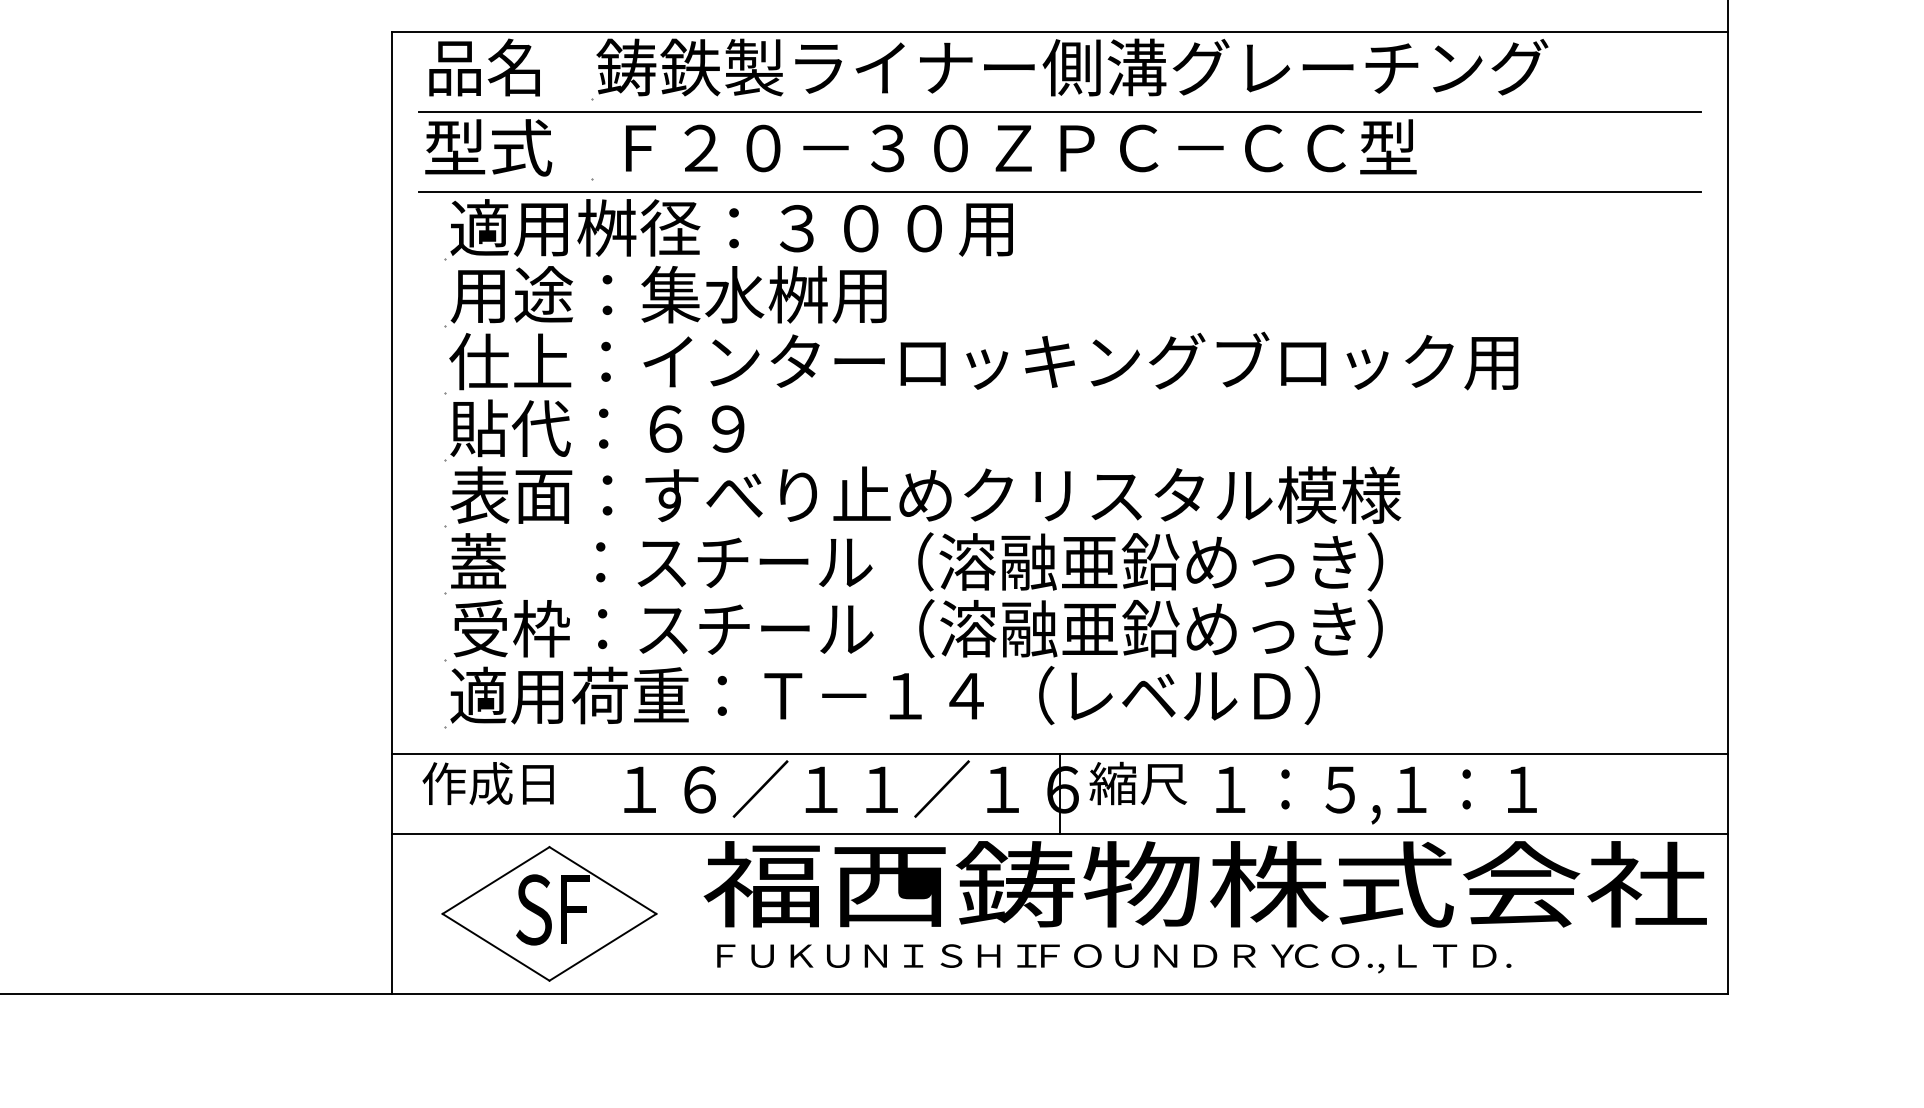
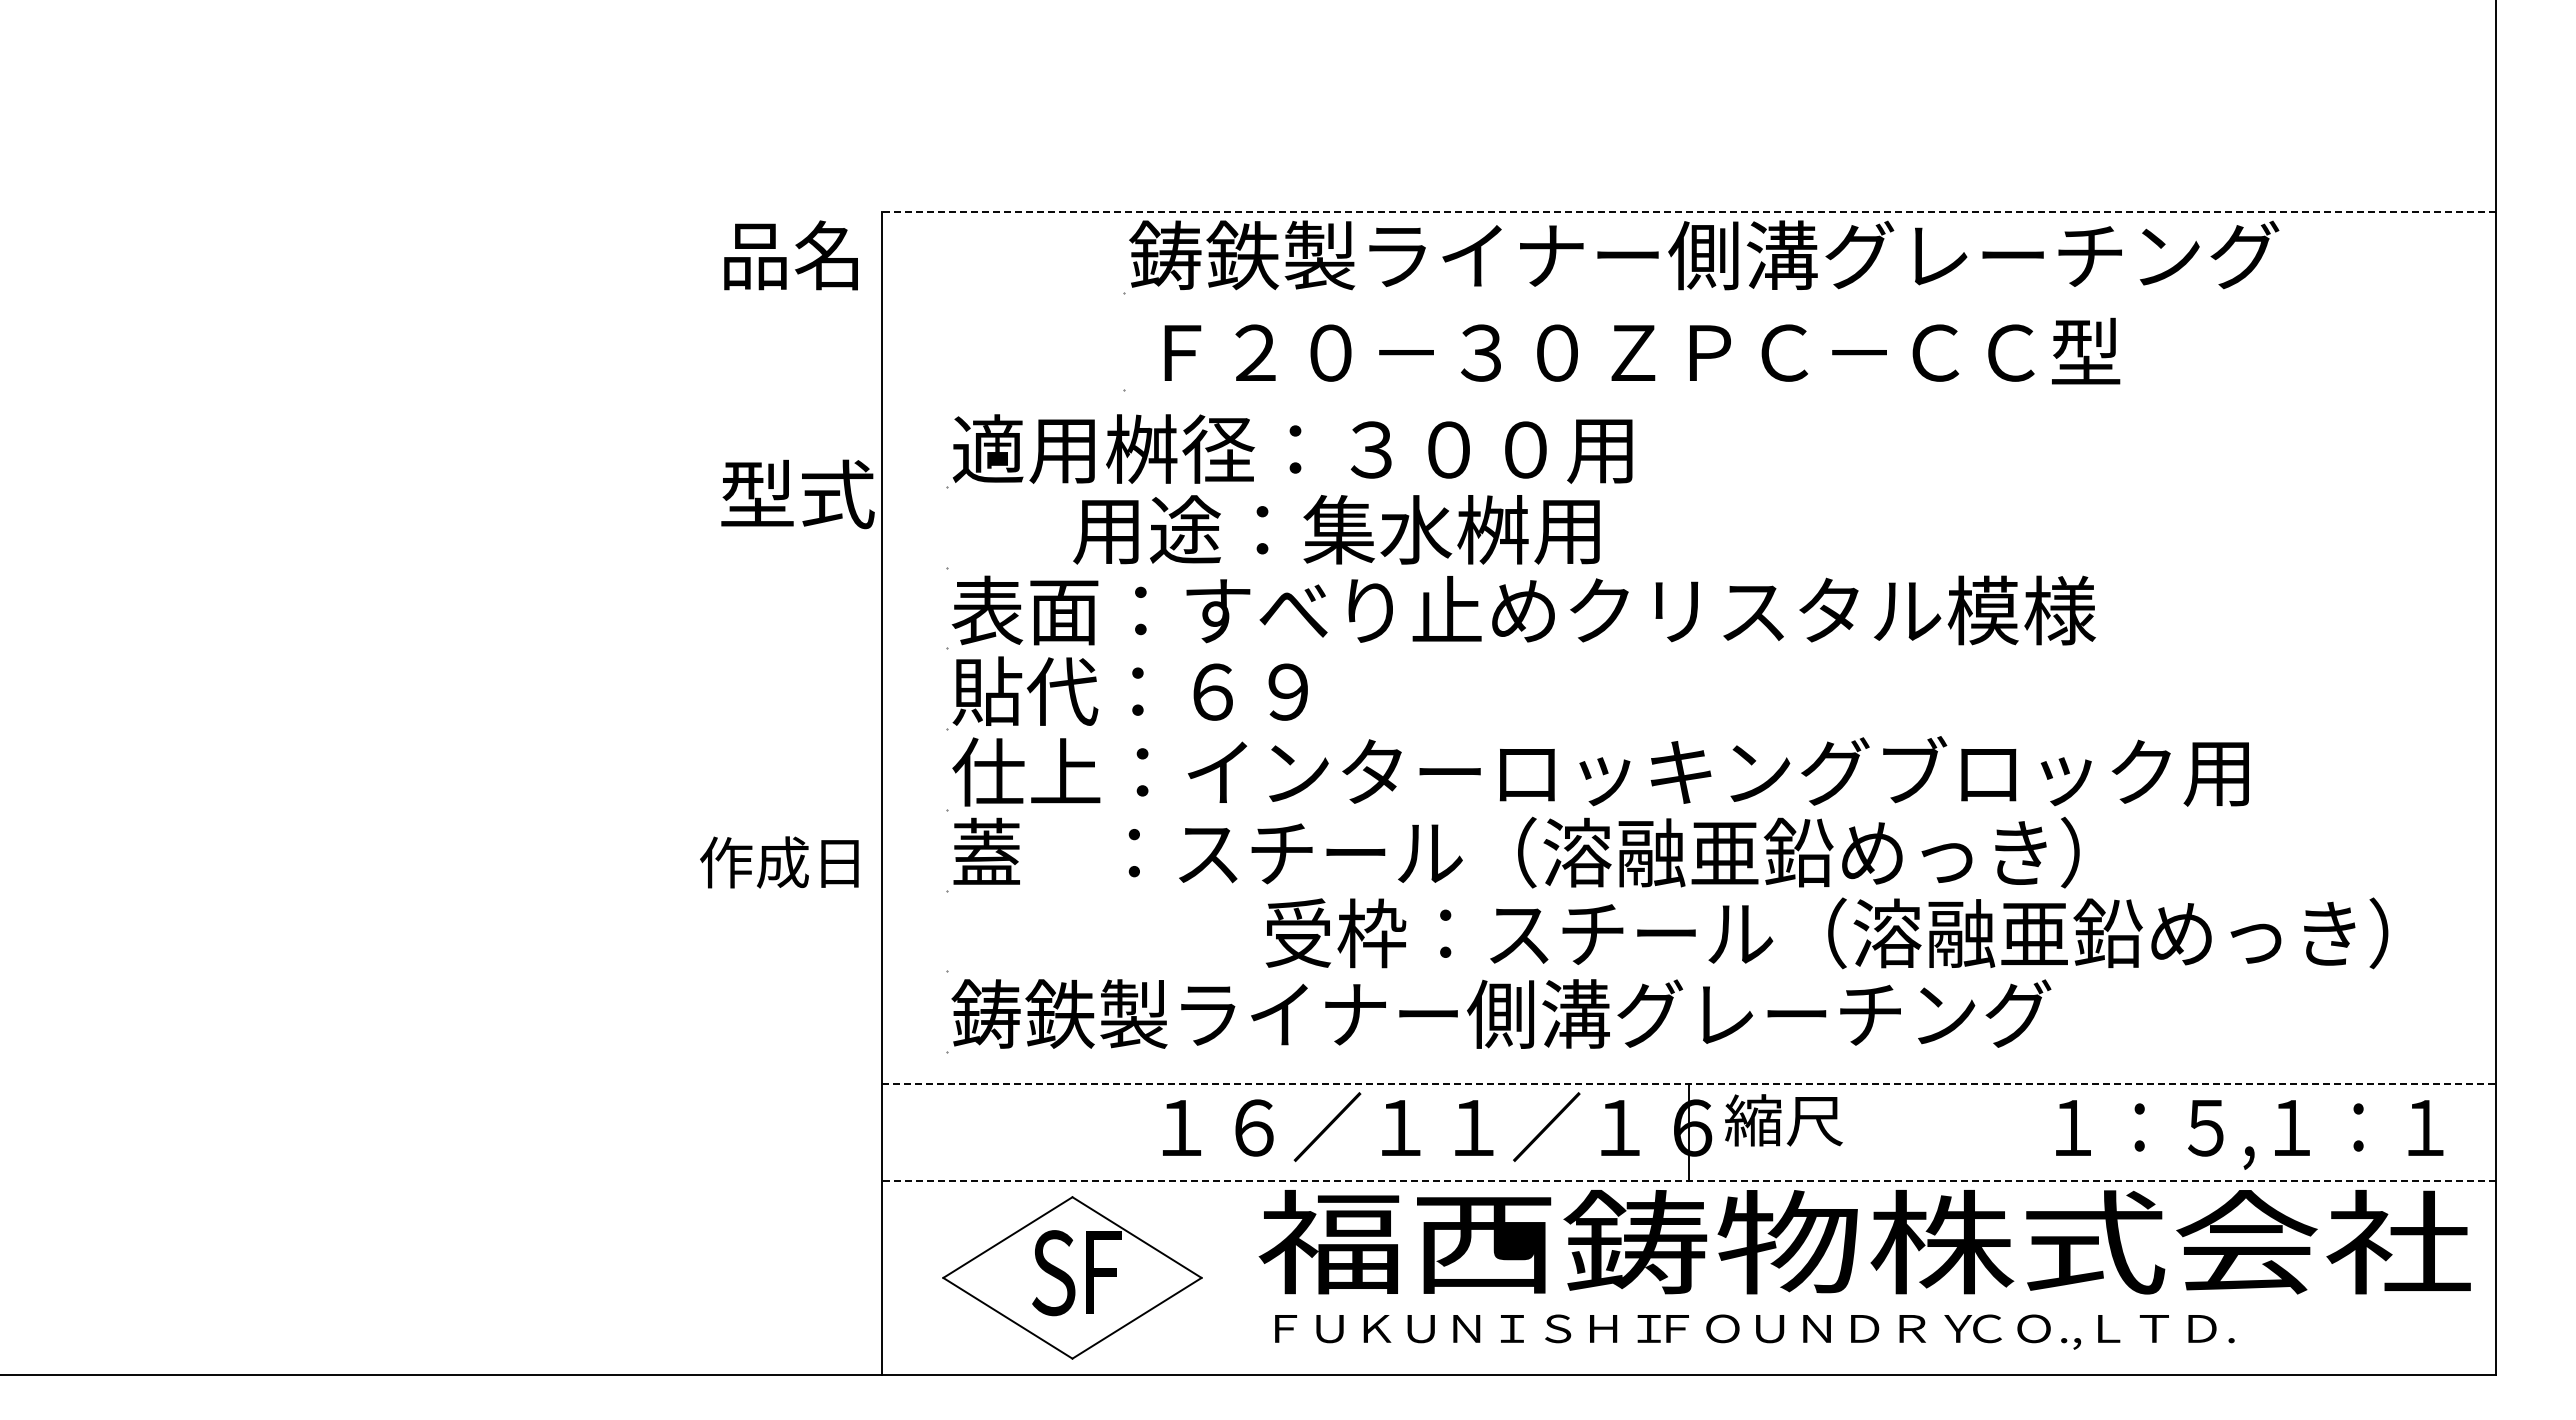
line: (1059, 32) -> (1688, 212), solid -> dashed
text: (484, 67) -> (790, 255), moved
line: (1060, 112) -> (1689, 309), removed
text: (488, 147) -> (797, 494), moved
line: (1060, 192) -> (1689, 406), removed
text: (668, 294) -> (1336, 529), moved
text: (983, 360) -> (1596, 609), 仕上：インターロッキングブロック用 -> 表面：すべり止めクリスタル模様
text: (986, 494) -> (1600, 771), 表面：すべり止めクリスタル模様 -> 仕上：インターロッキングブロック用
text: (918, 628) -> (1827, 933), moved
text: (904, 695) -> (1501, 1013), 適用荷重：Ｔ－１４（レベルＤ） -> 鋳鉄製ライナー側溝グレーチング
line: (1060, 753) -> (1689, 1084), solid -> dashed
text: (488, 783) -> (779, 862), moved
text: (1376, 795) -> (2249, 1134), moved
line: (1059, 834) -> (1688, 1181), solid -> dashed

